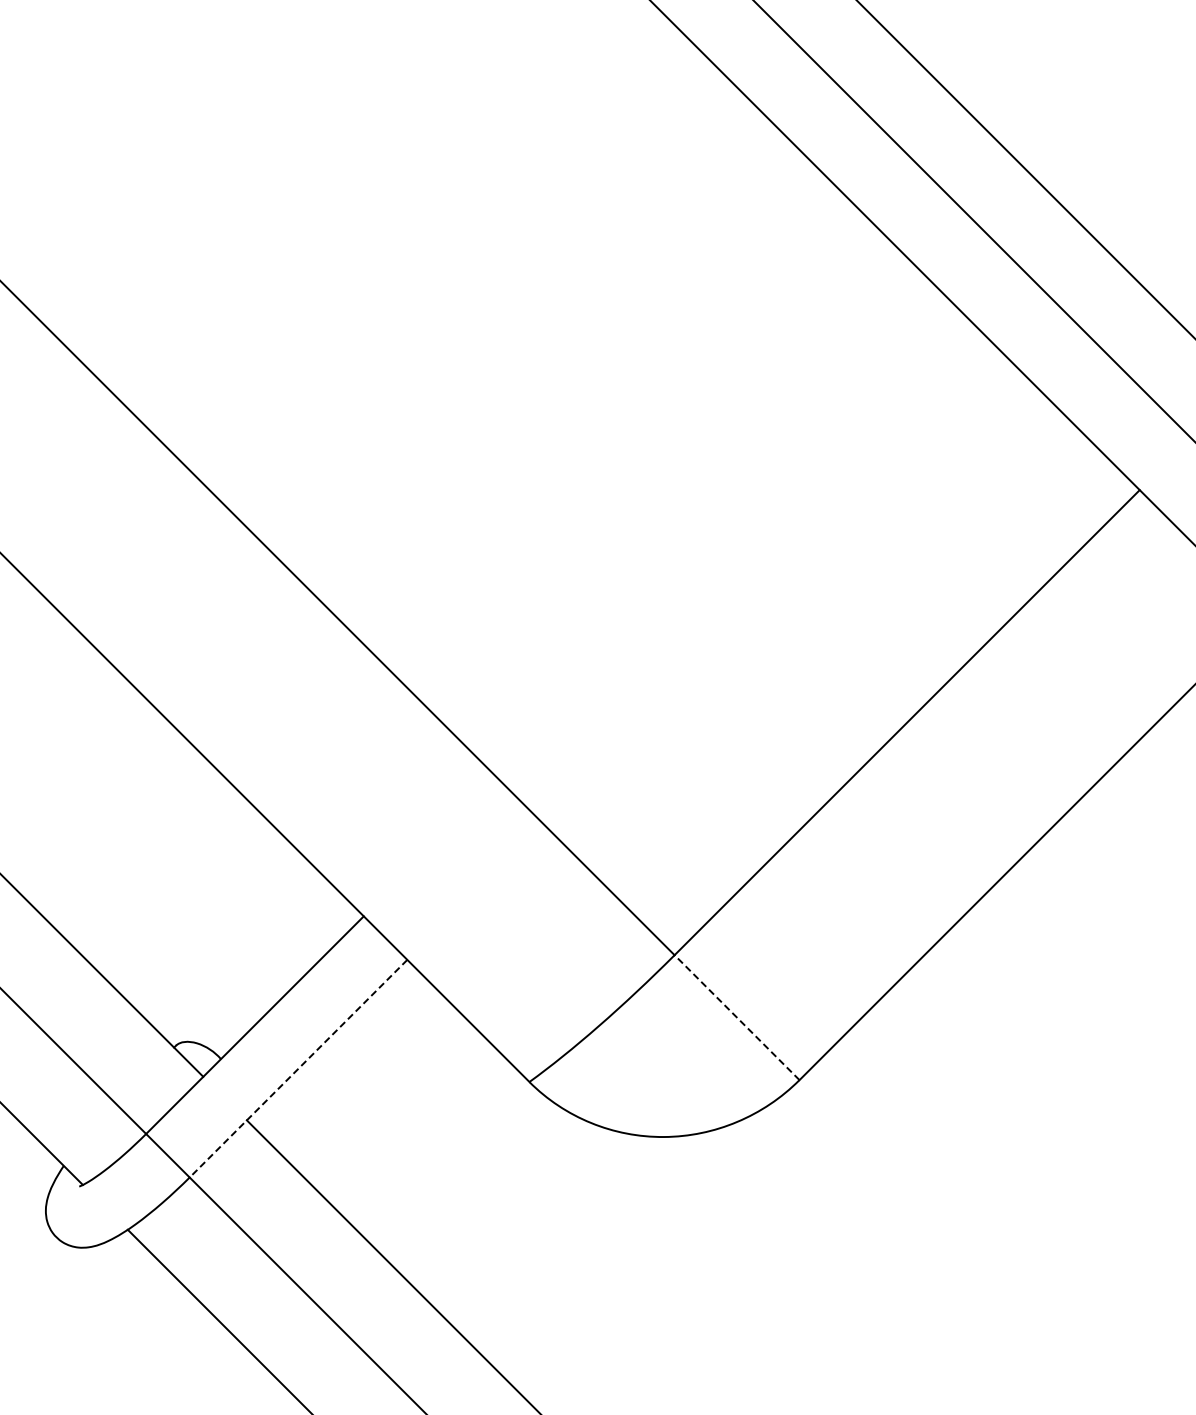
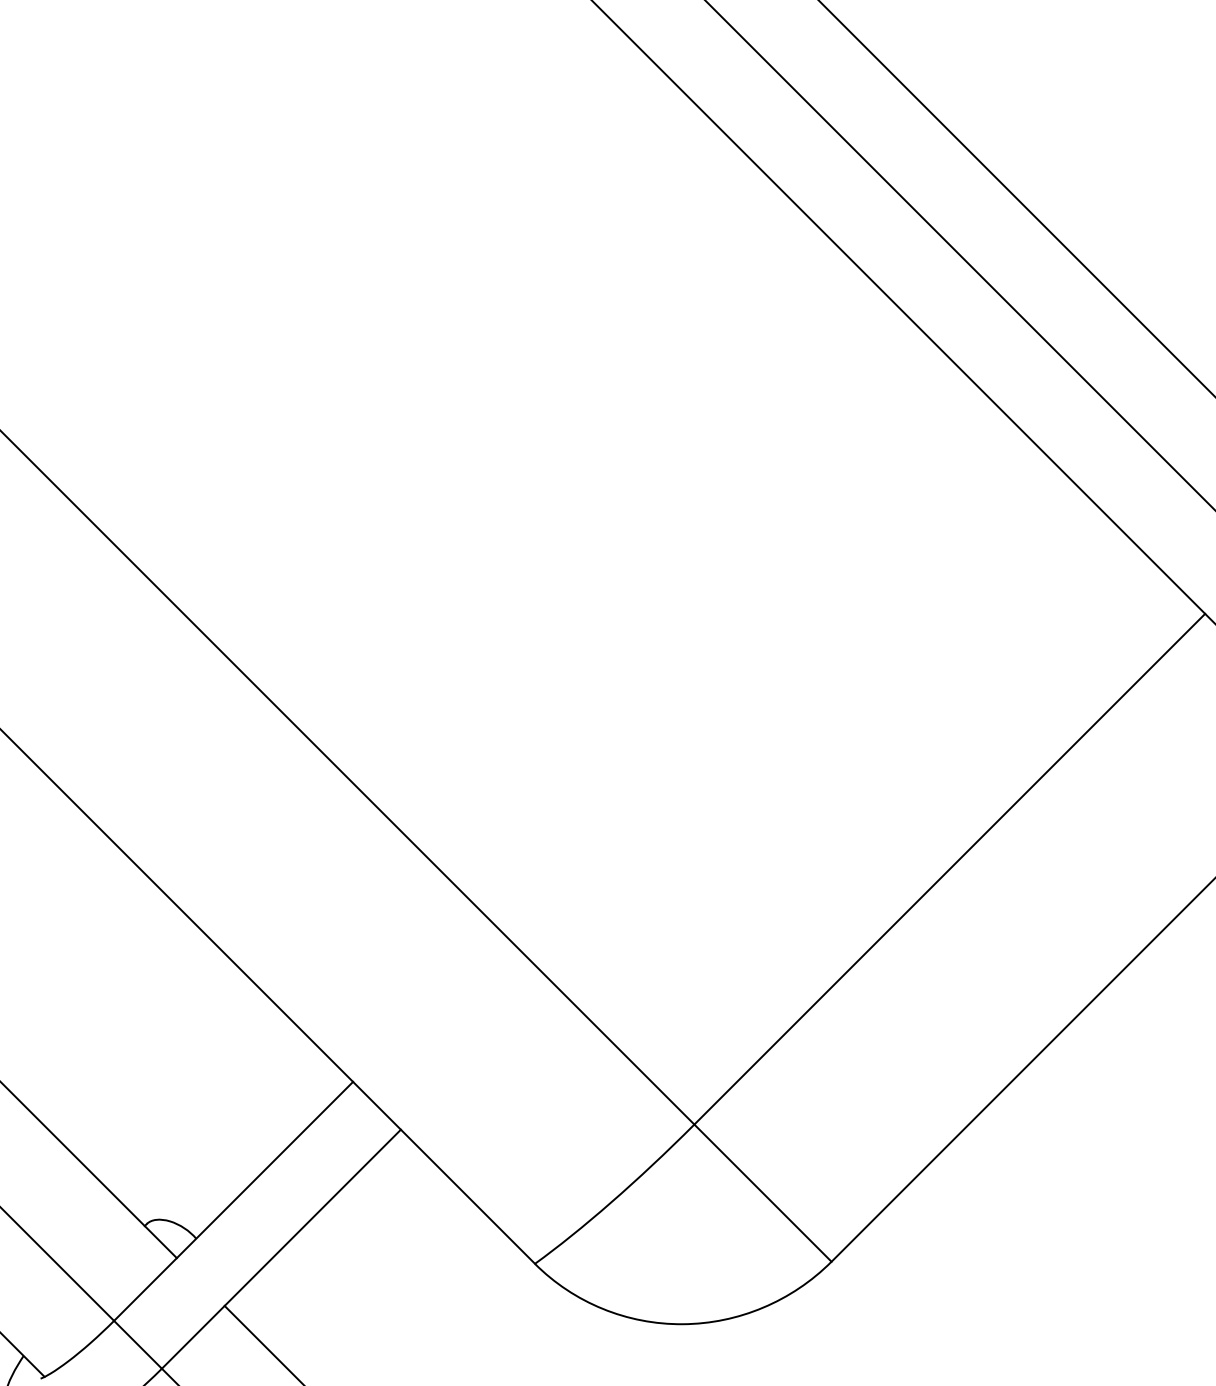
line: (736, 1017) -> (762, 1192), dashed -> solid
line: (298, 1068) -> (281, 1248), dashed -> solid

